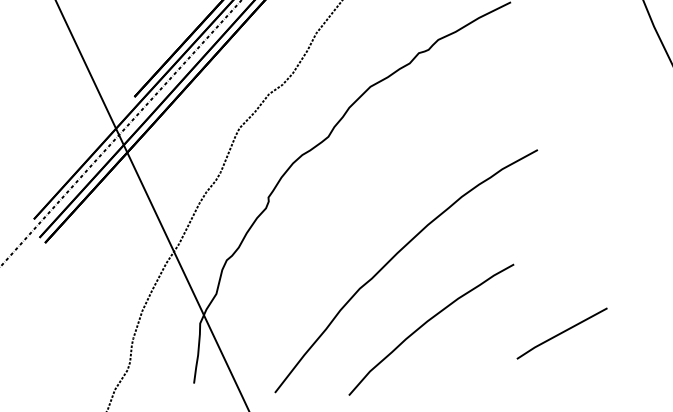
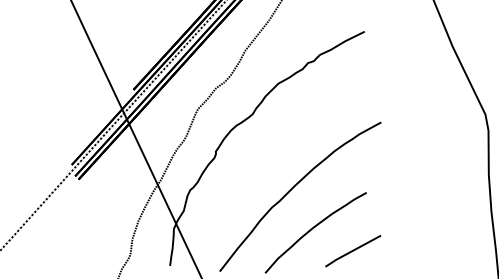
line: (562, 334) -> (353, 251), moved

